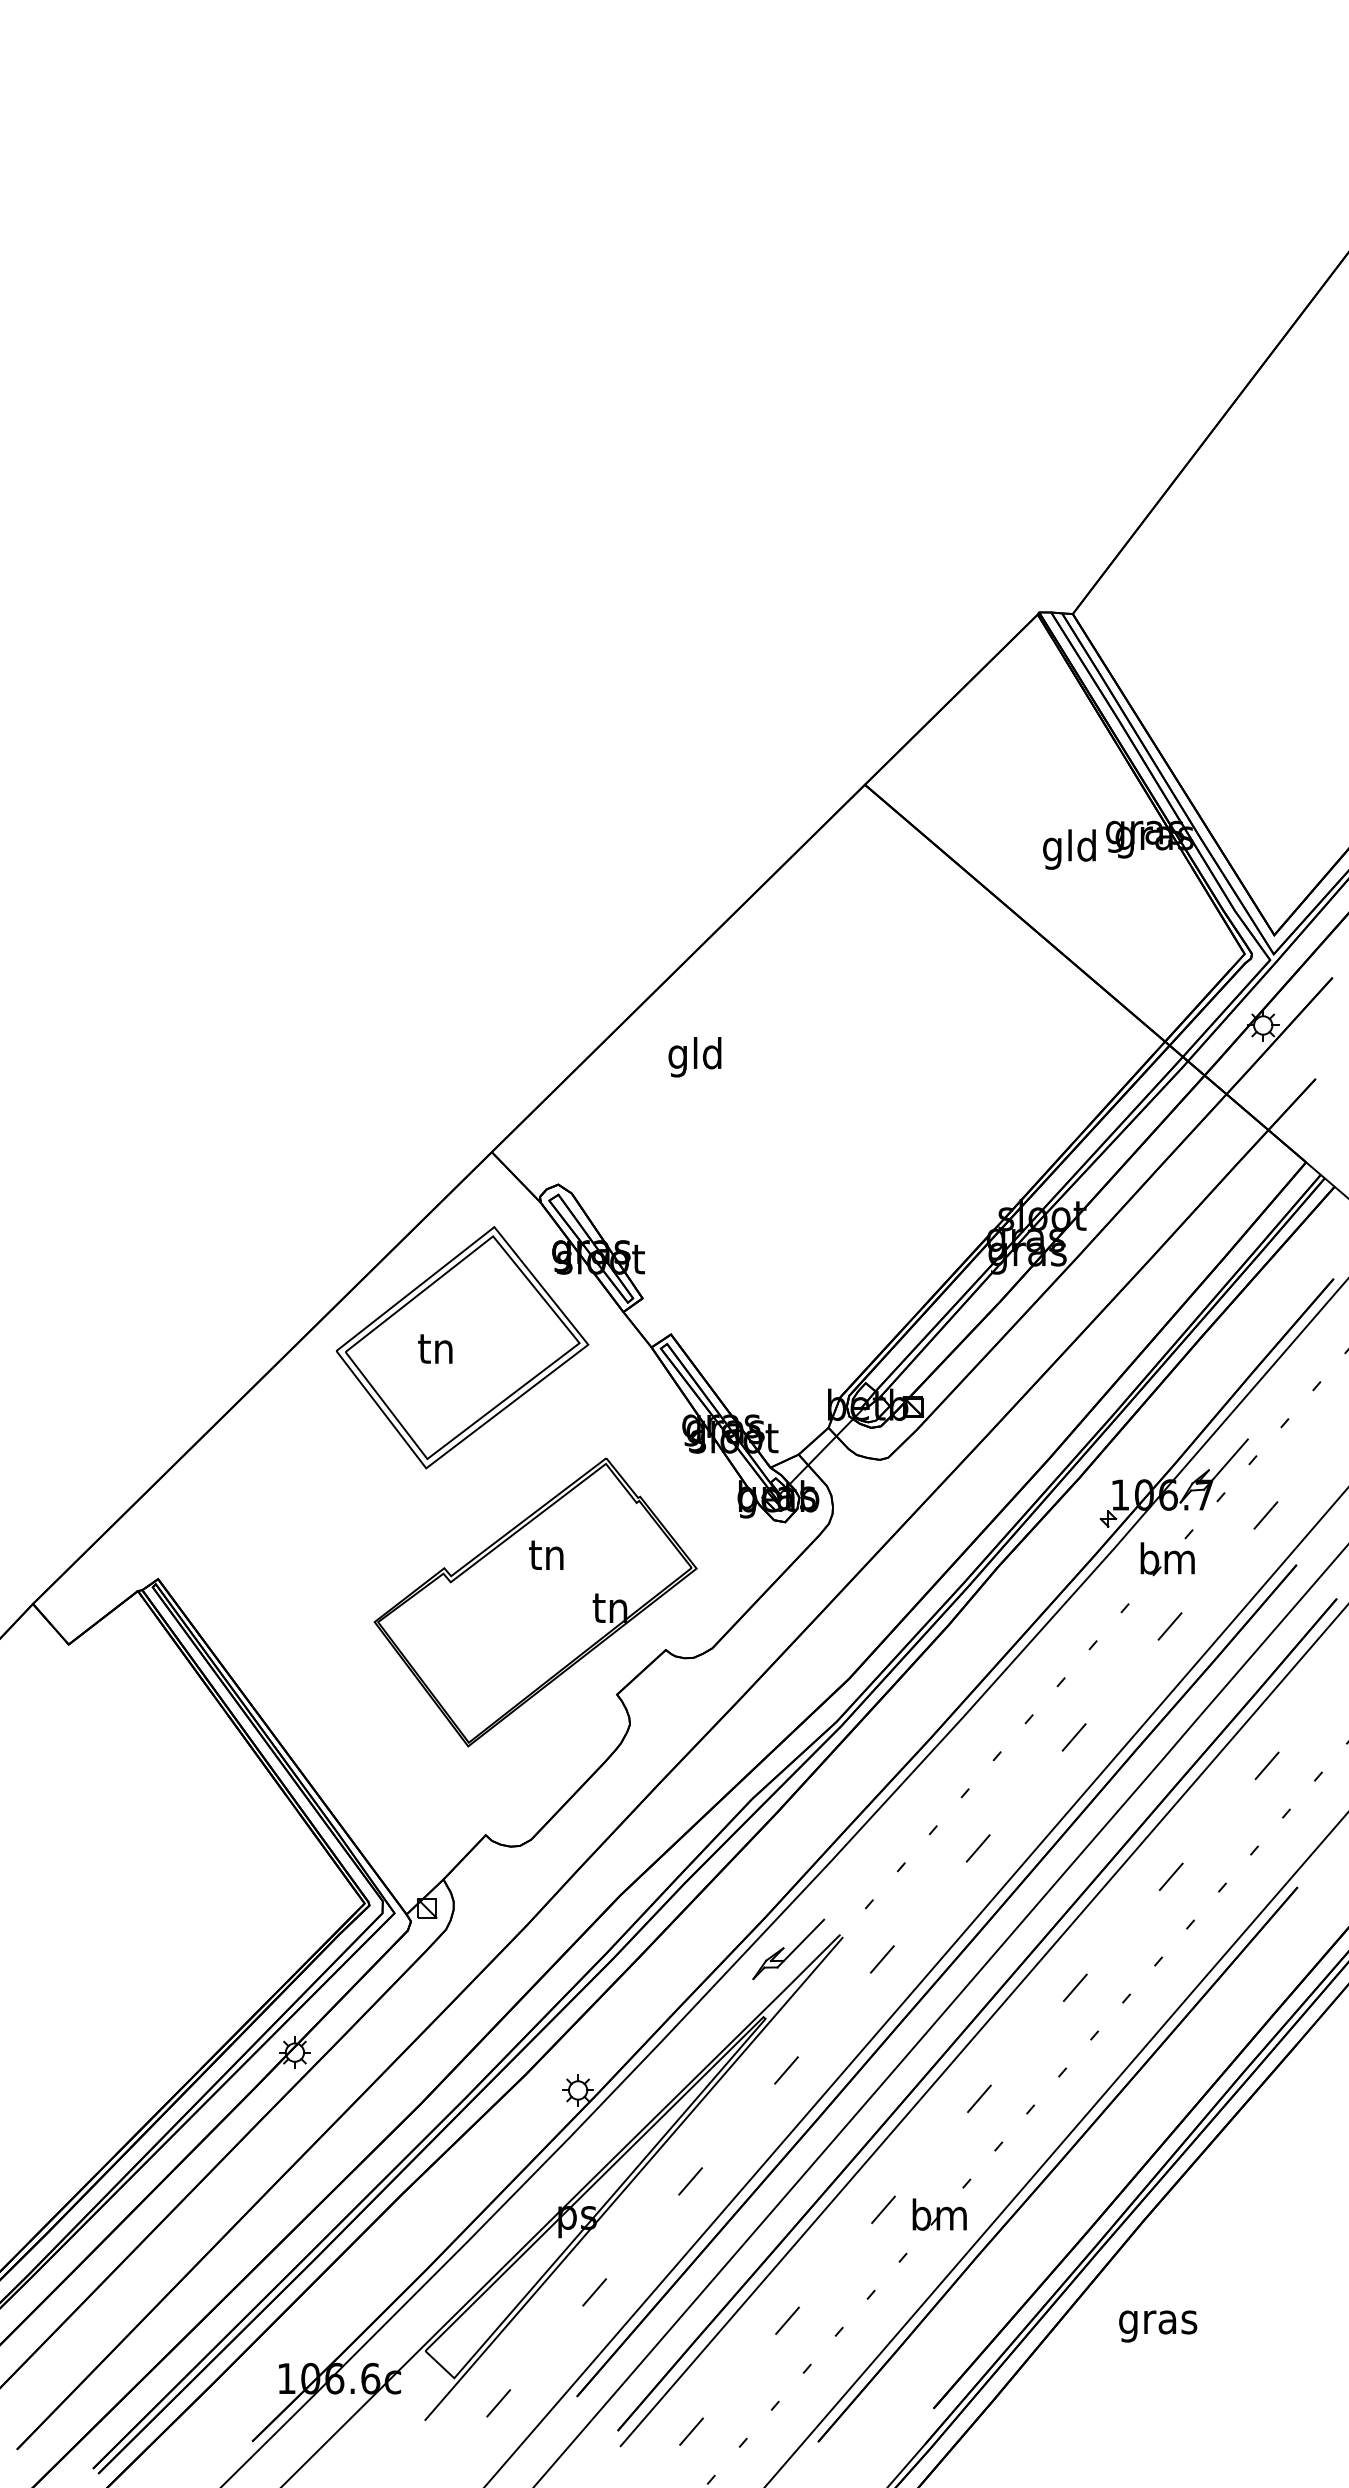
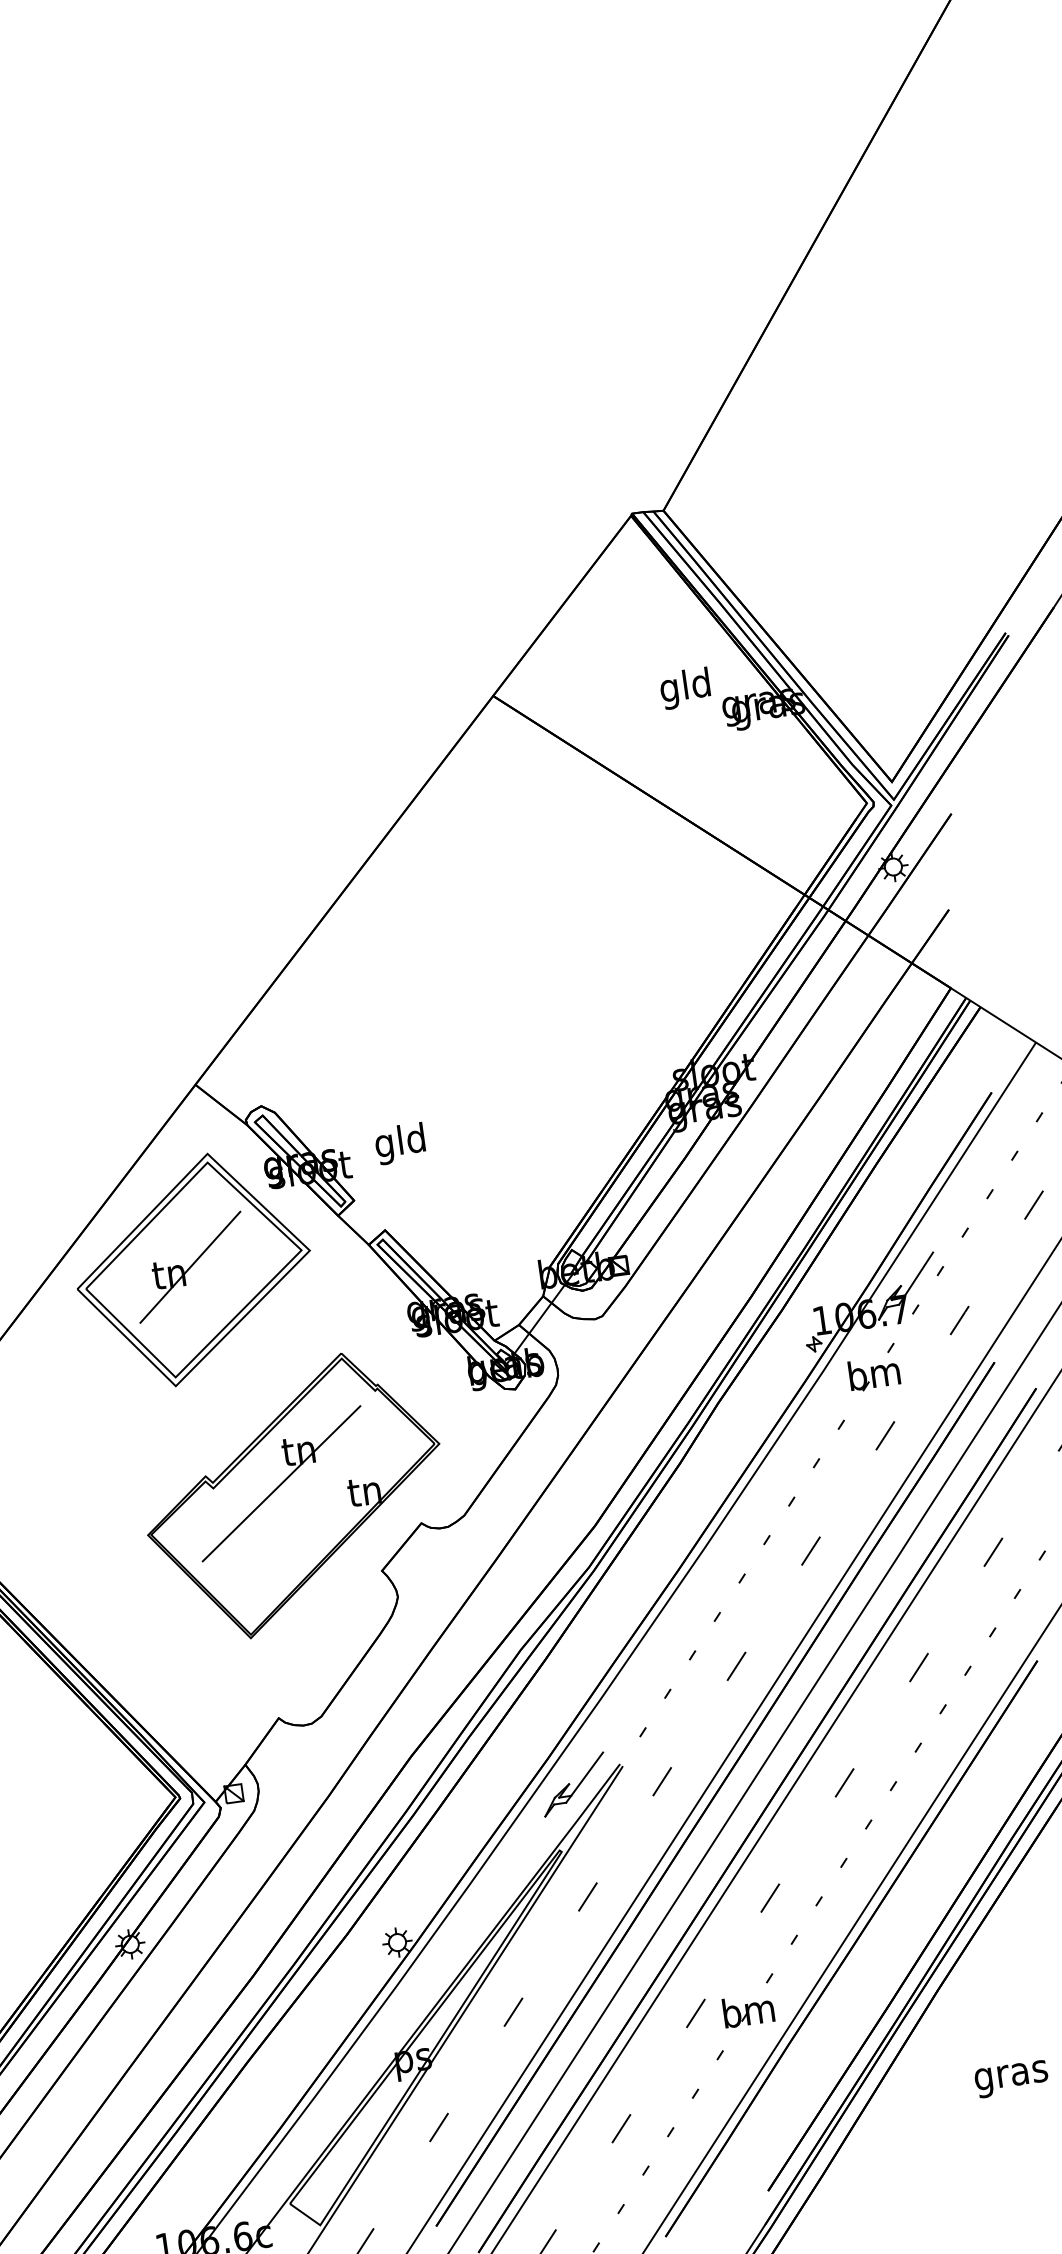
text: (1069, 849) -> (685, 688), moved
text: (694, 1057) -> (399, 1144), moved
line: (459, 1344) -> (190, 1267), added
line: (523, 1587) -> (281, 1483), added
text: (1158, 2326) -> (1012, 2079), moved

